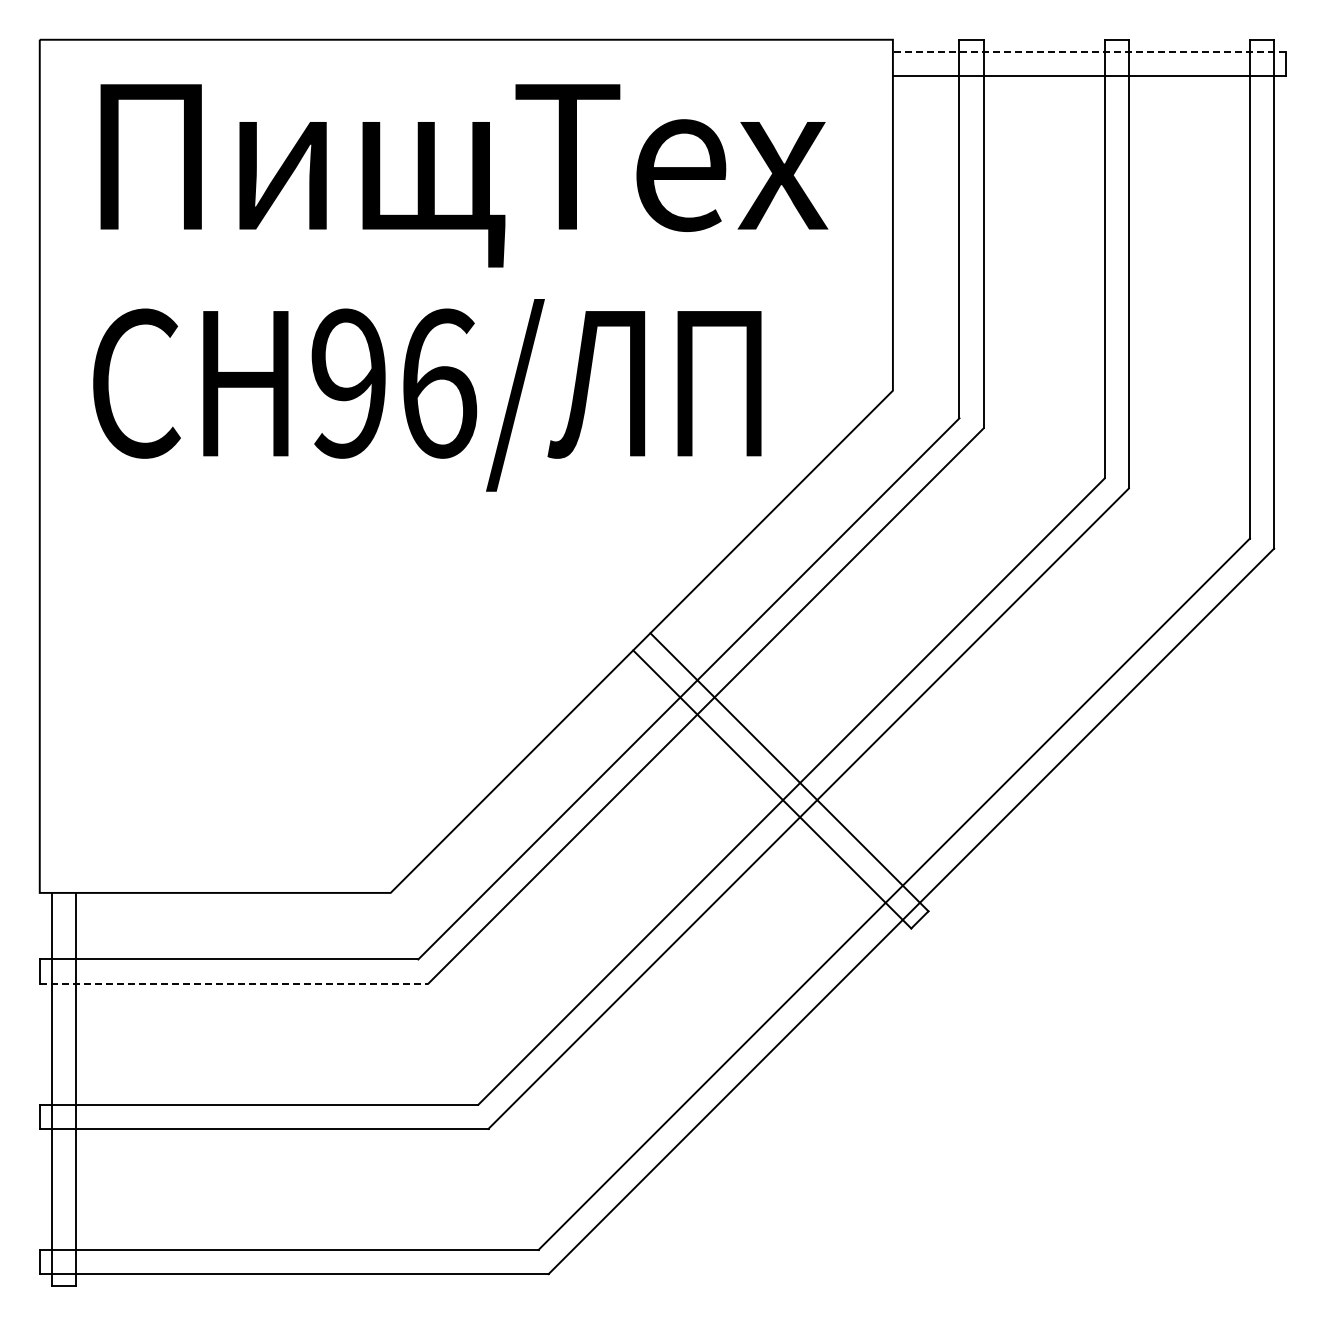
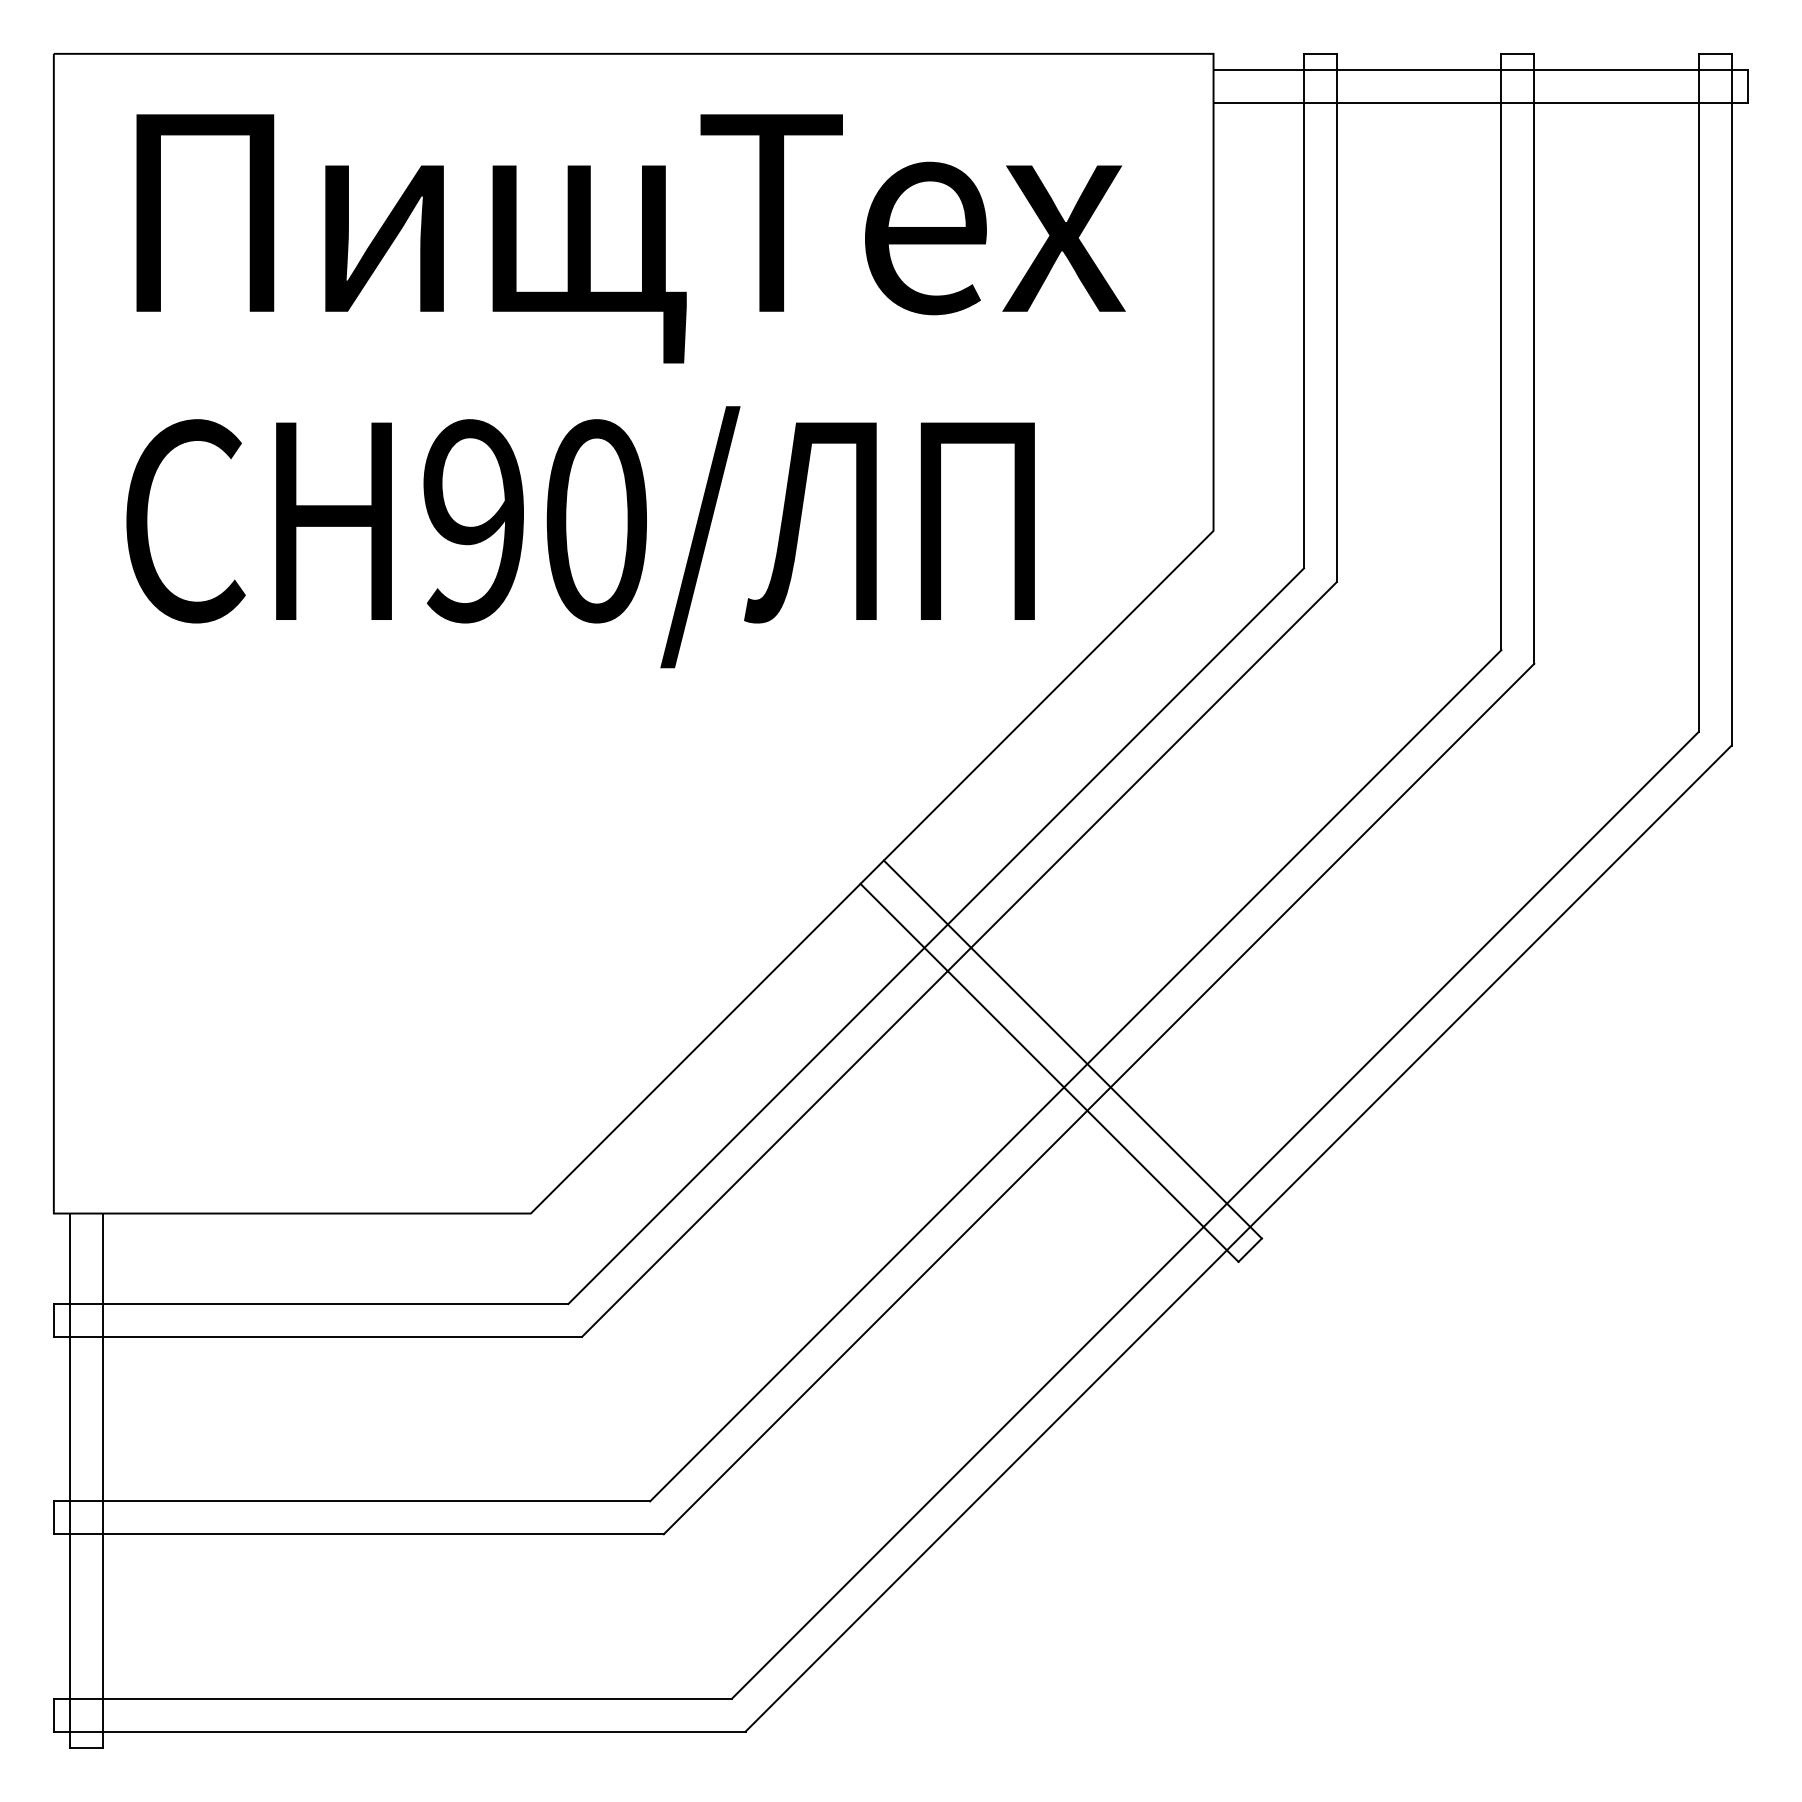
line: (1089, 51) -> (1480, 69), dashed -> solid
text: (439, 383) -> (597, 521), 96/ -> 90/
line: (234, 983) -> (318, 1336), dashed -> solid

